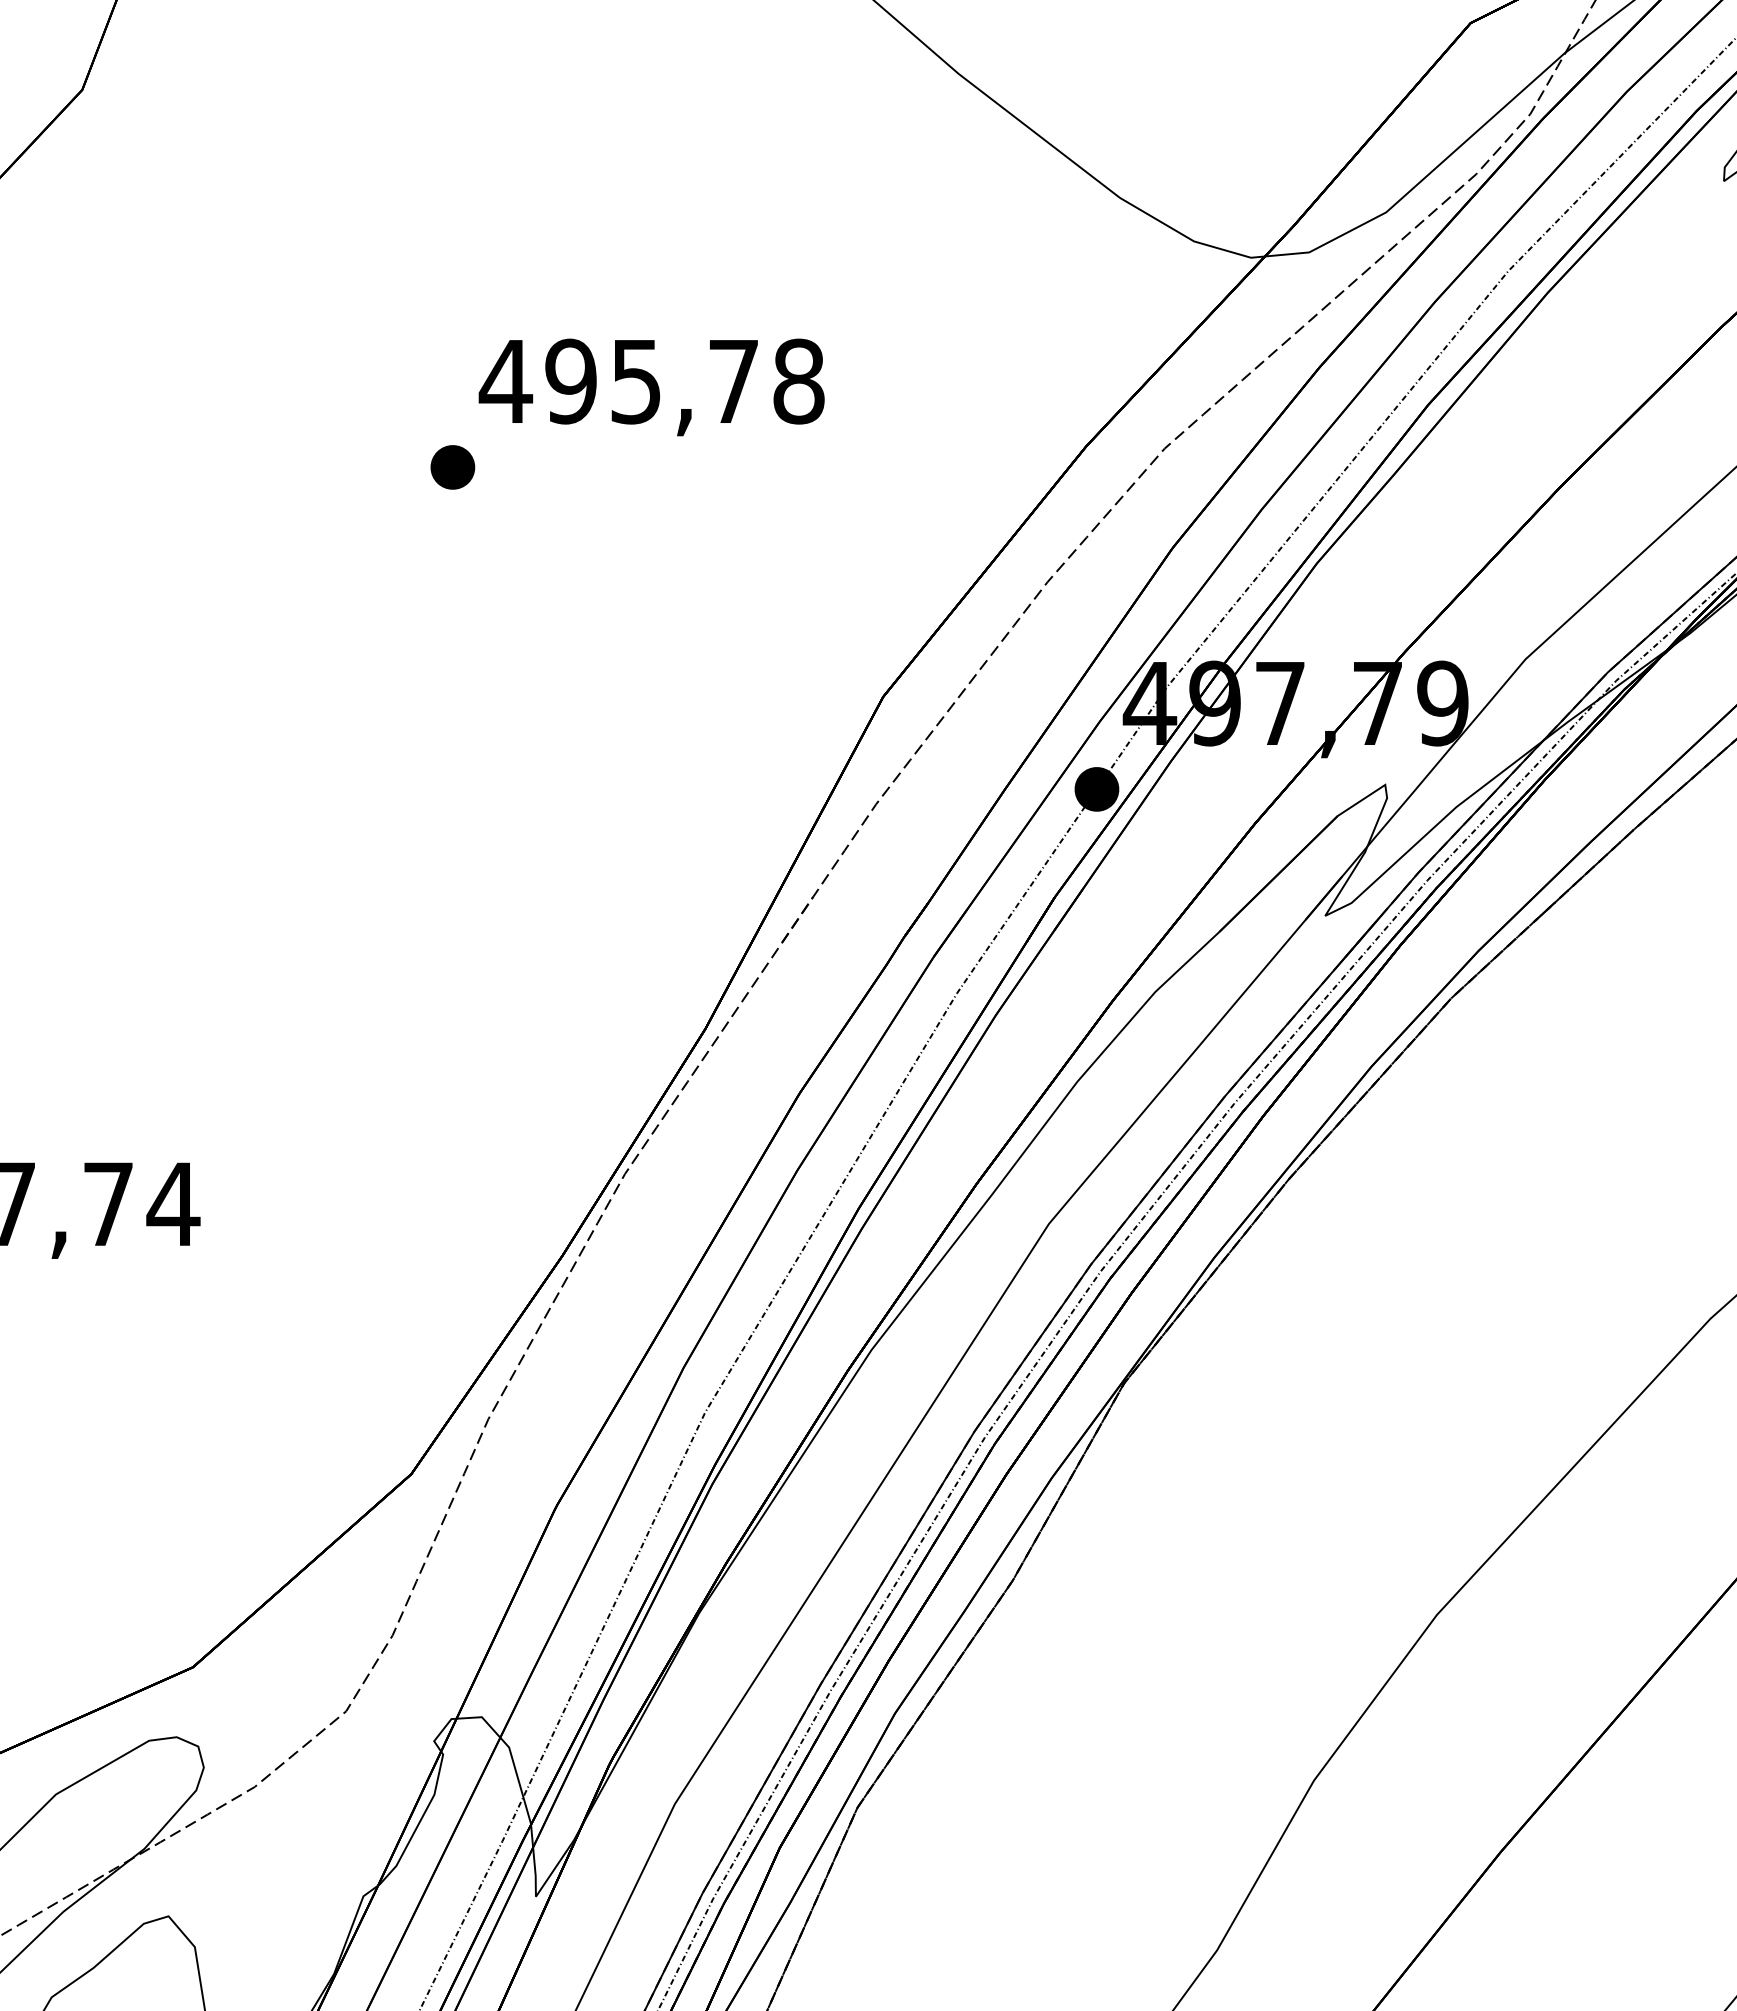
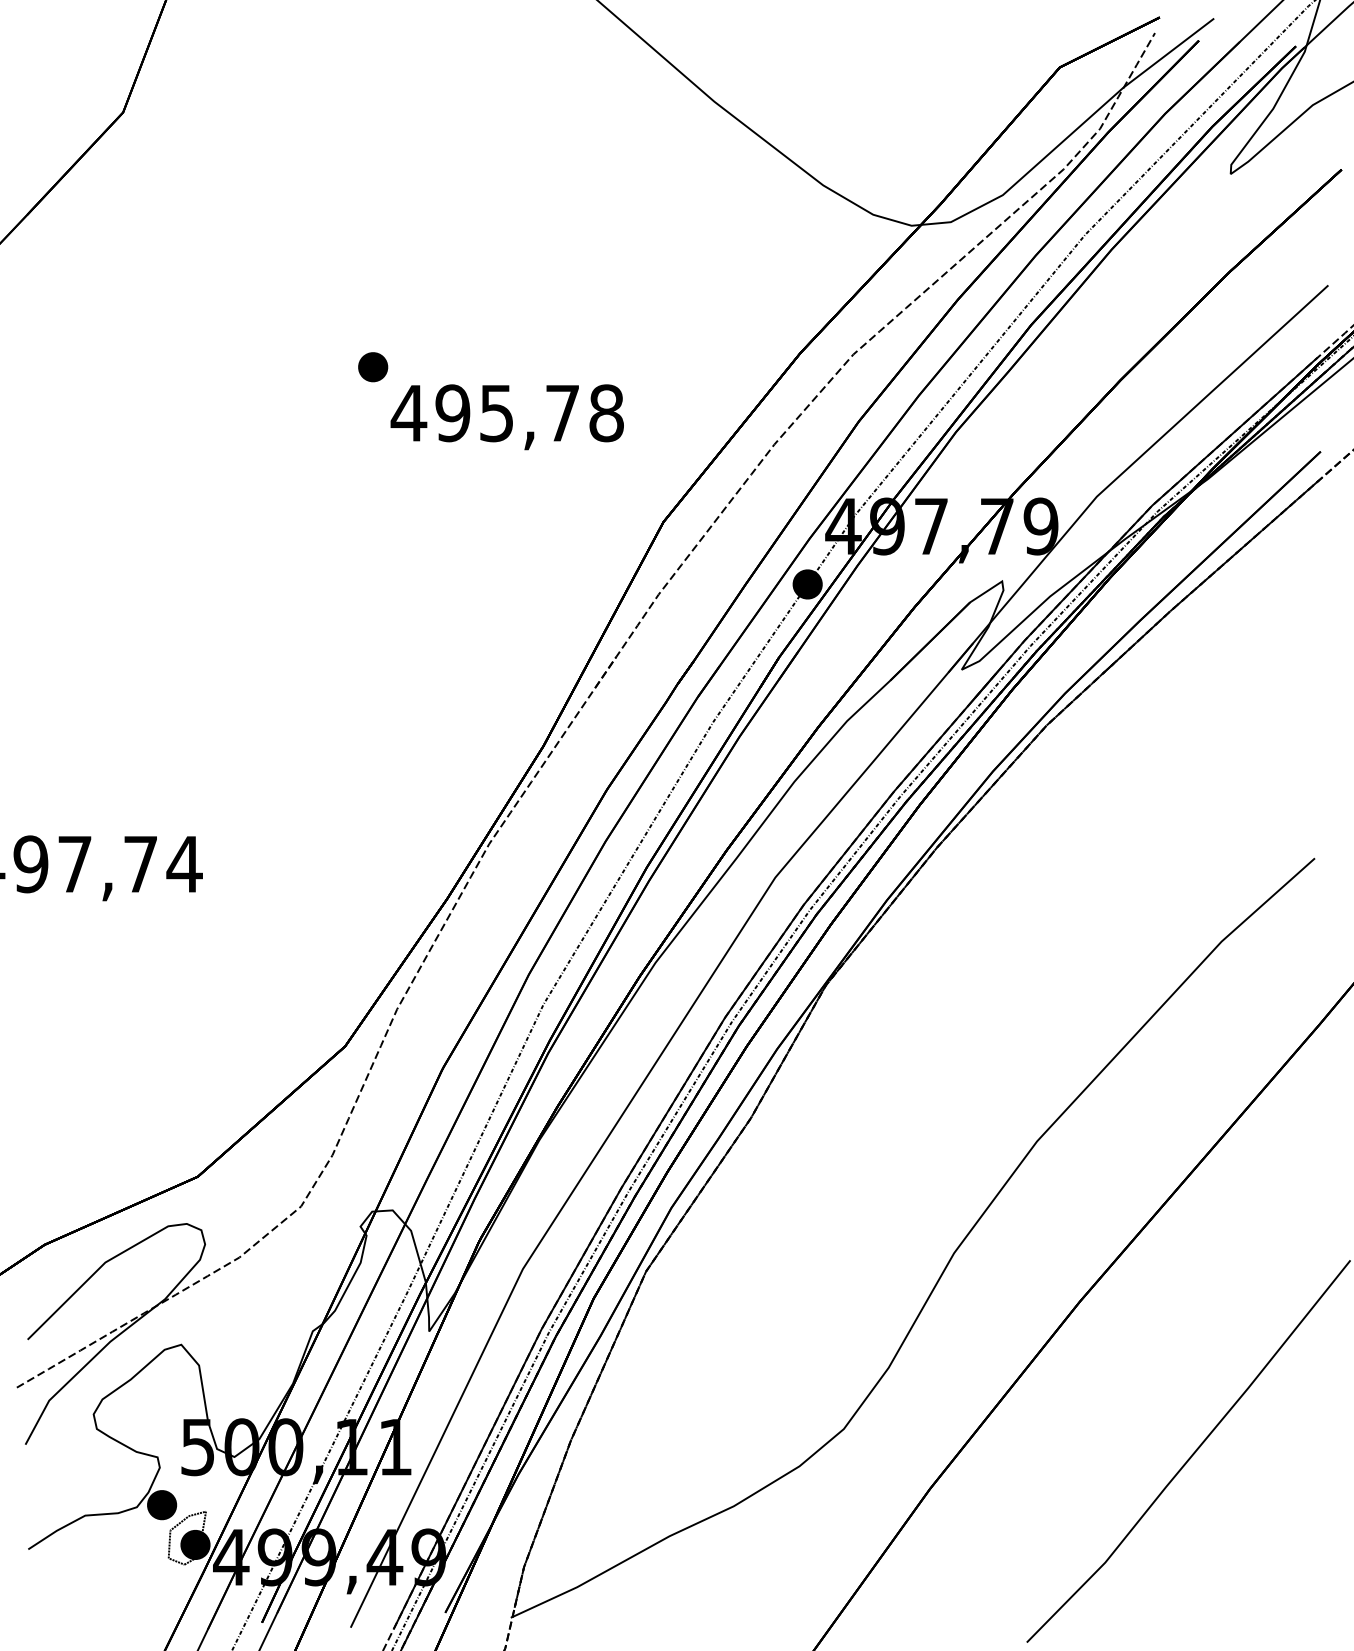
text: (650, 387) -> (506, 417), moved

